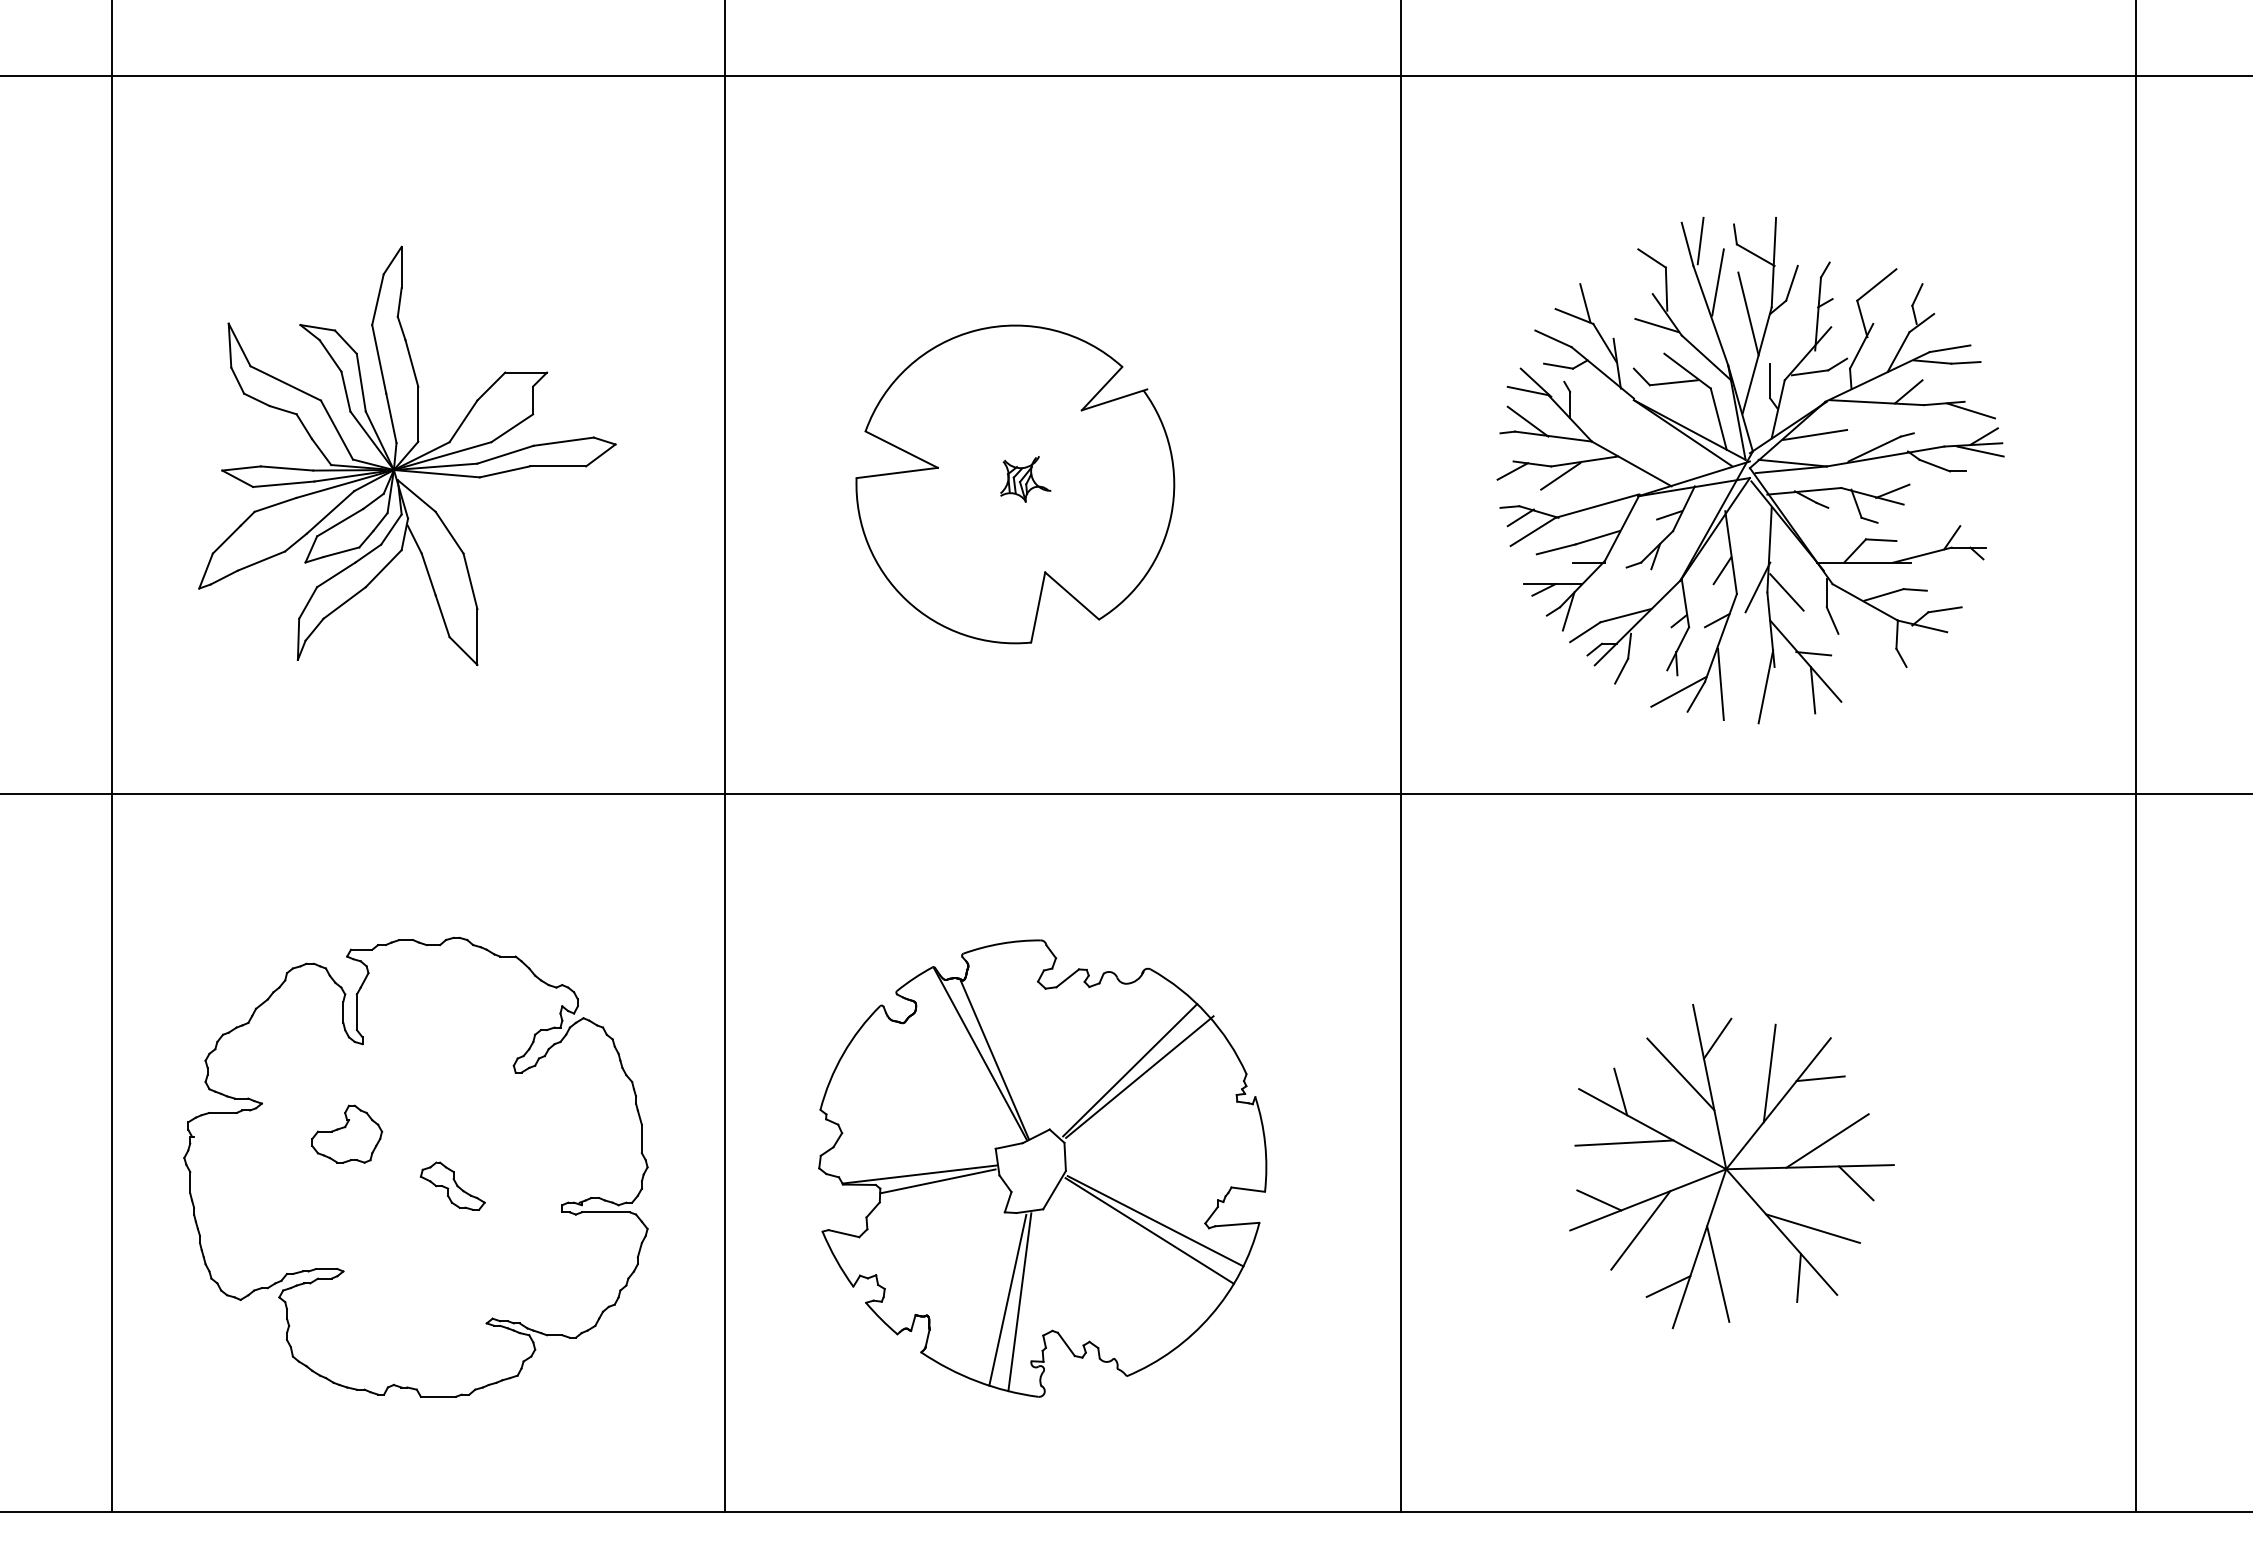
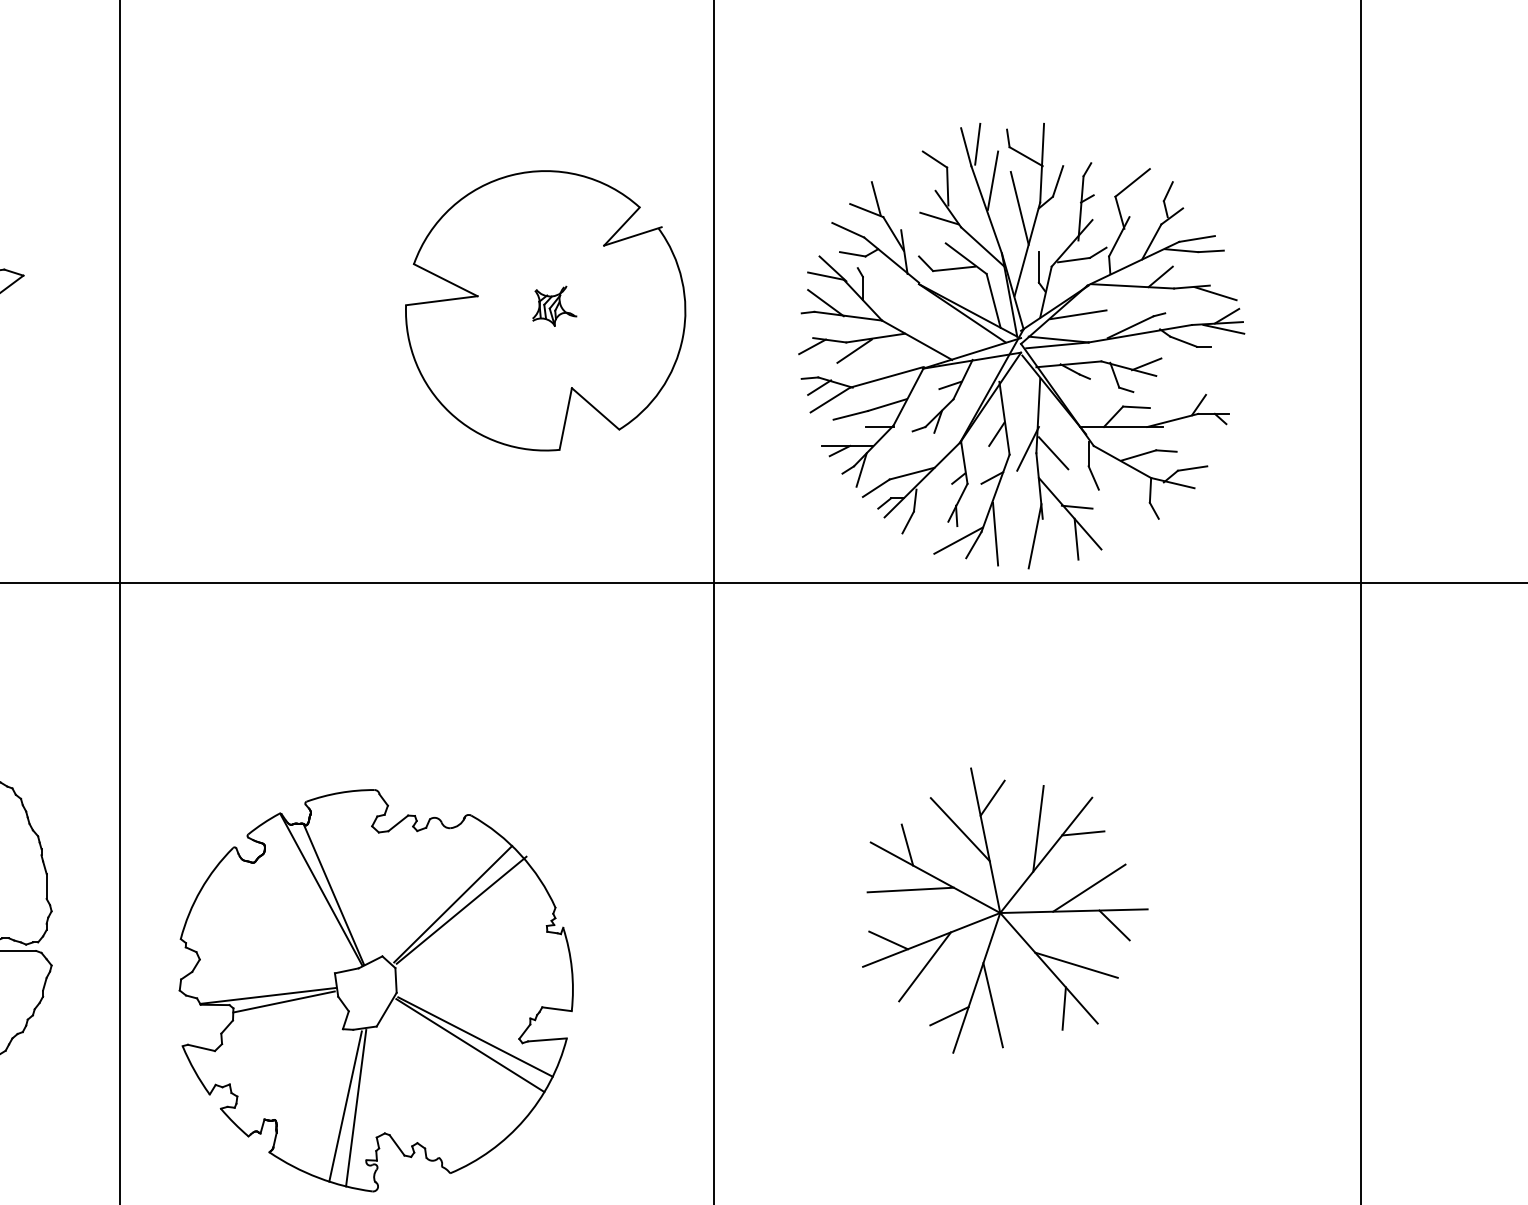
part: (1750, 470) -> (1021, 346), moved
part: (1015, 484) -> (545, 310), moved
part: (1042, 1168) -> (376, 990), moved

